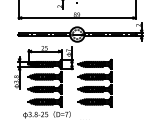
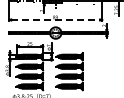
line: (78, 17) -> (56, 19), solid -> dashed

